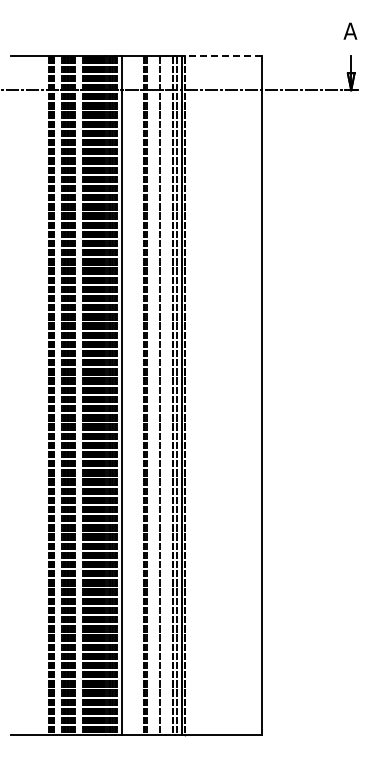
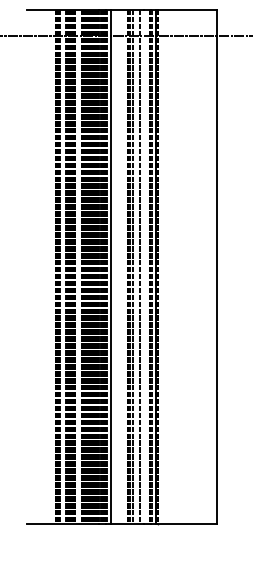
line: (222, 56) -> (187, 9), dashed -> solid
line: (151, 395) -> (133, 266), added

